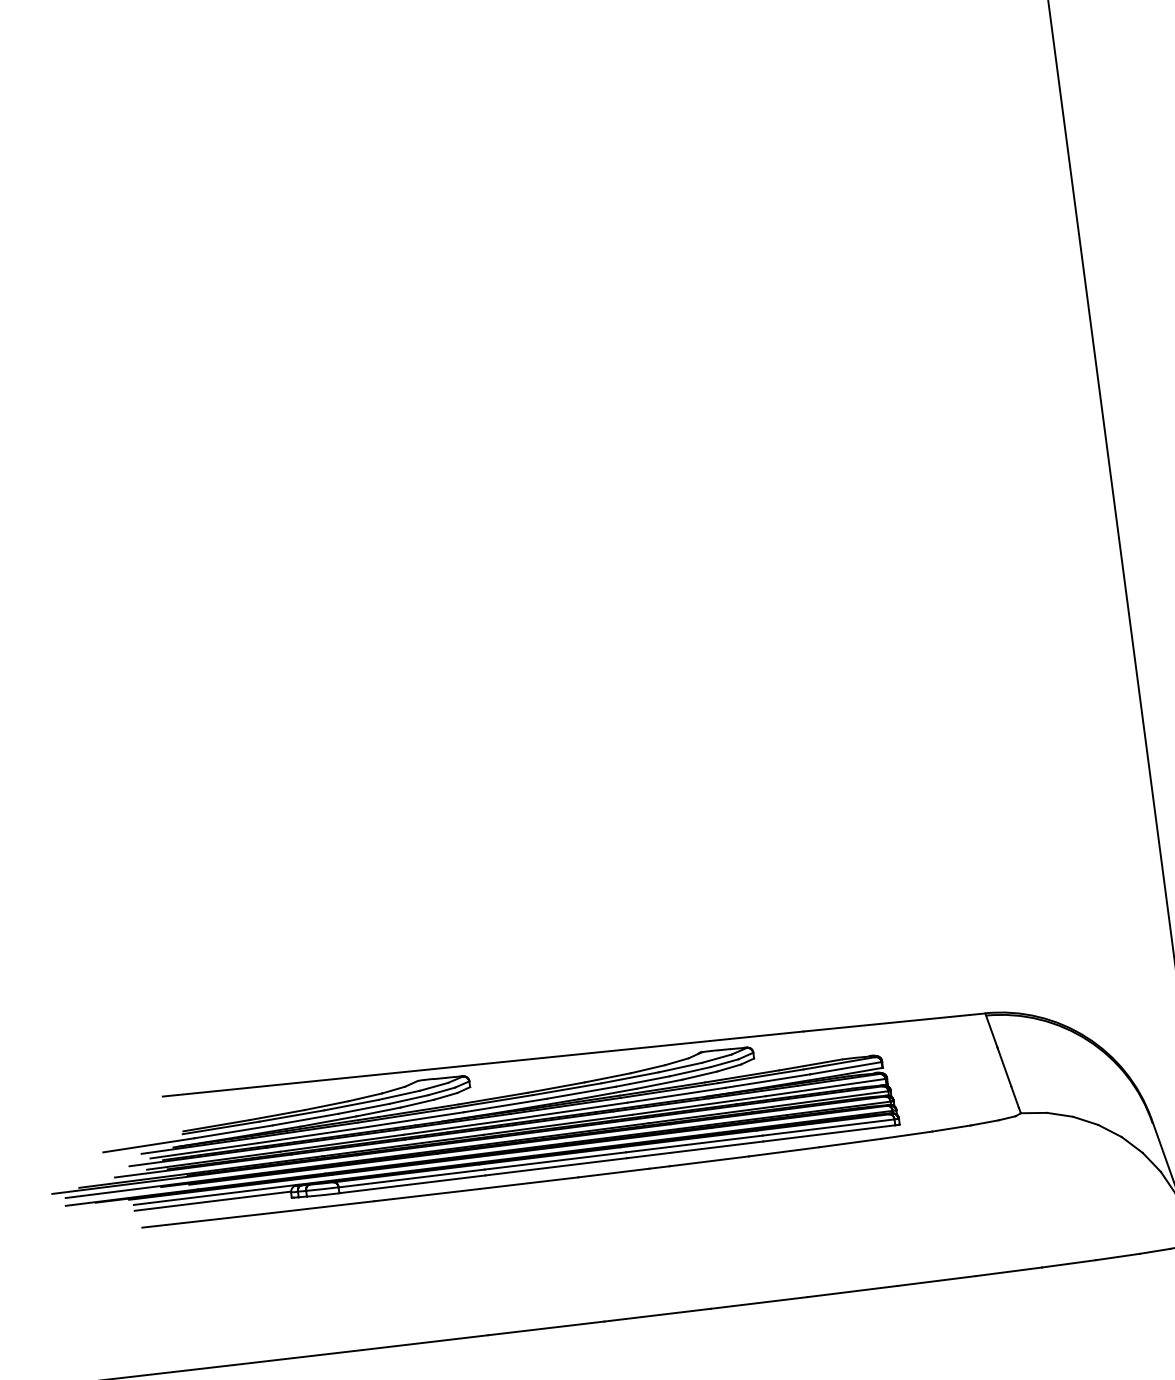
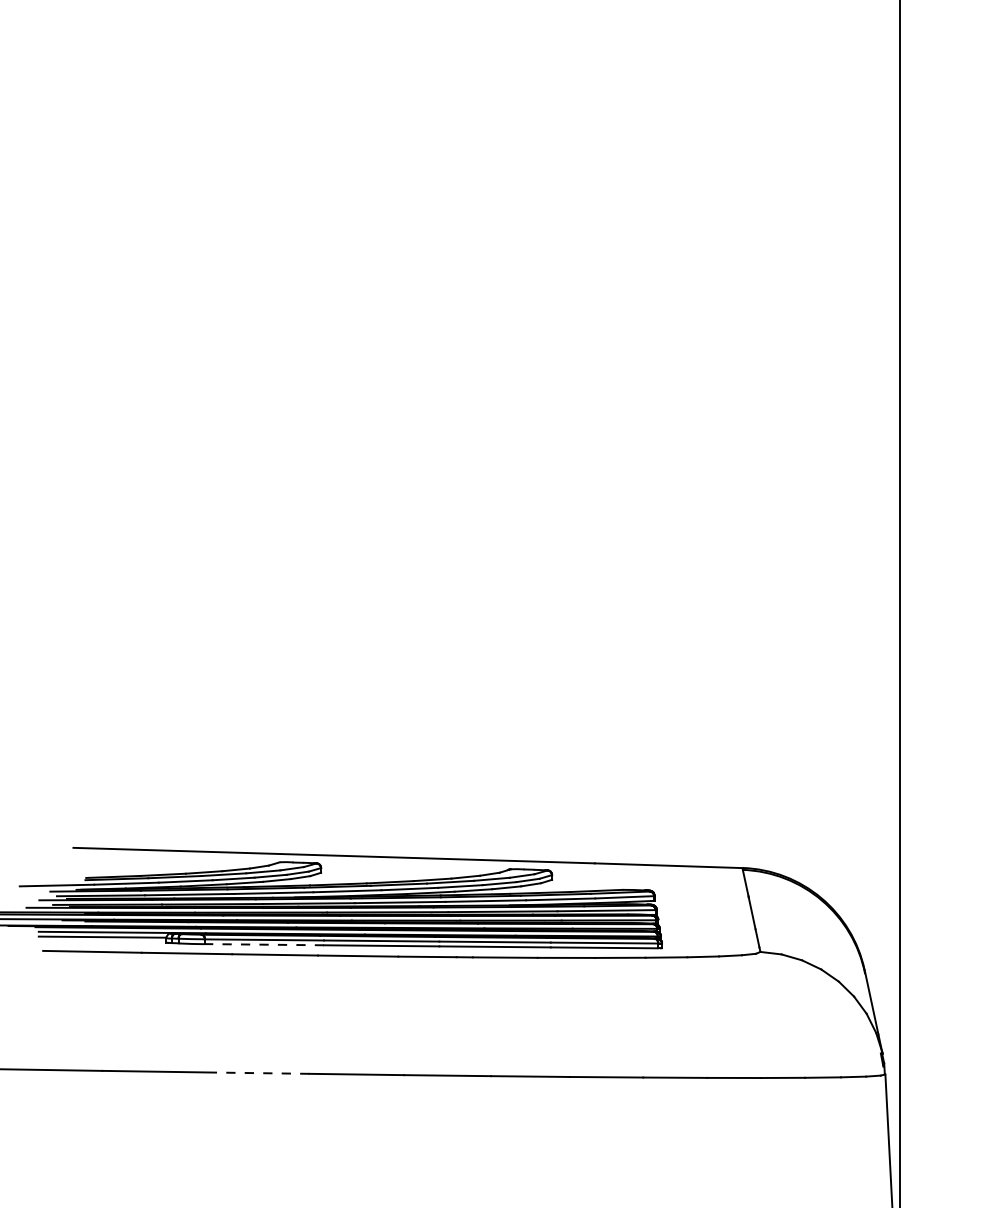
line: (412, 1184) -> (264, 944), solid -> dashed
line: (424, 1343) -> (257, 1073), solid -> dashed

